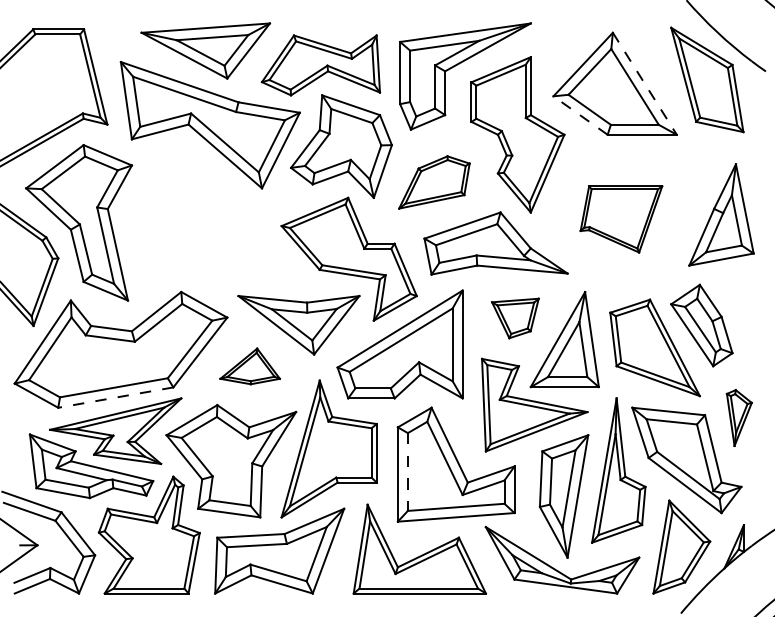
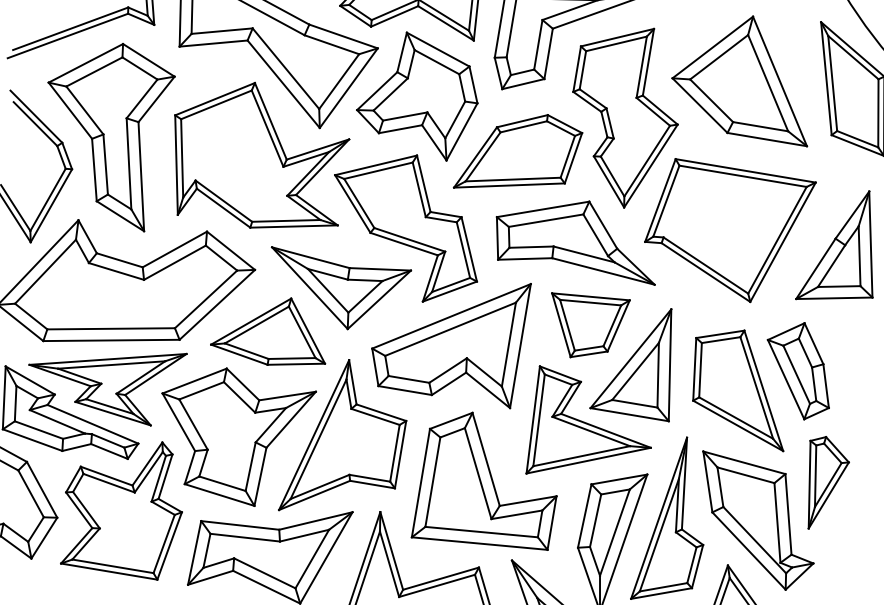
line: (645, 84) -> (780, 82), dashed -> solid
line: (580, 115) -> (699, 105), dashed -> solid
part: (434, 182) -> (519, 154), size x1.43
part: (621, 219) -> (727, 232), size x1.67
part: (213, 220) -> (257, 155), added
part: (515, 318) -> (586, 326), size x1.43
part: (249, 366) -> (271, 330), size x1.67
line: (115, 397) -> (111, 340), dashed -> solid
part: (739, 417) -> (824, 483), size x1.43
line: (407, 472) -> (432, 482), dashed -> solid

